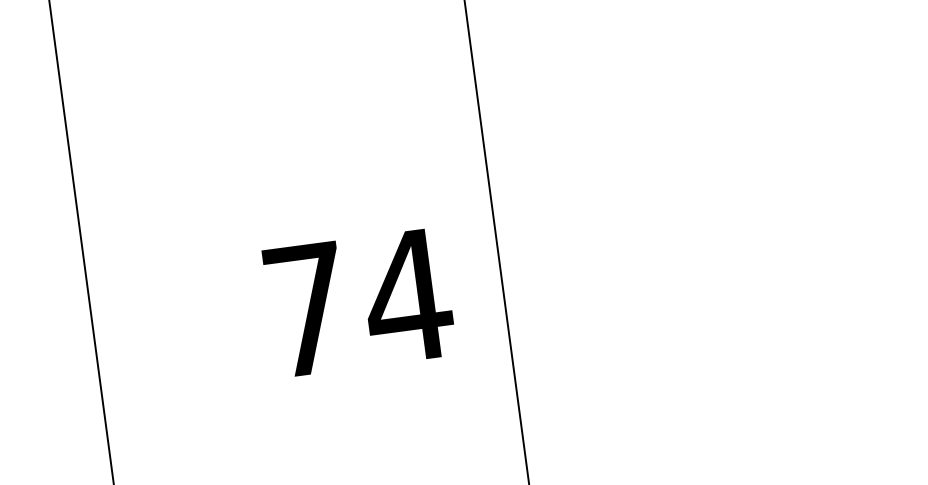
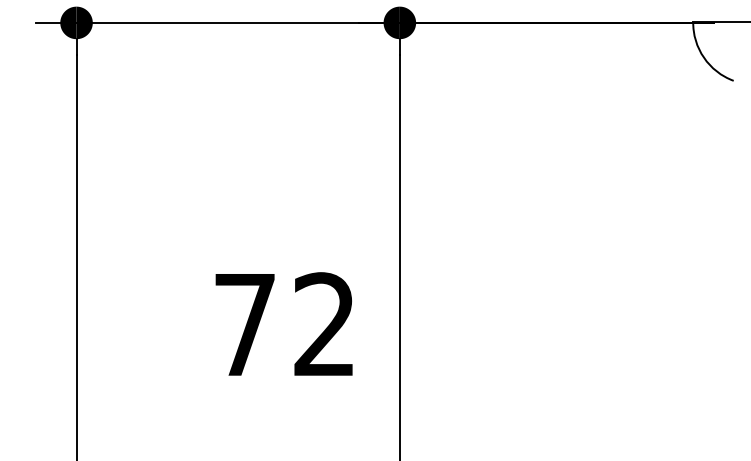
text: (407, 294) -> (324, 323), 74 -> 72

